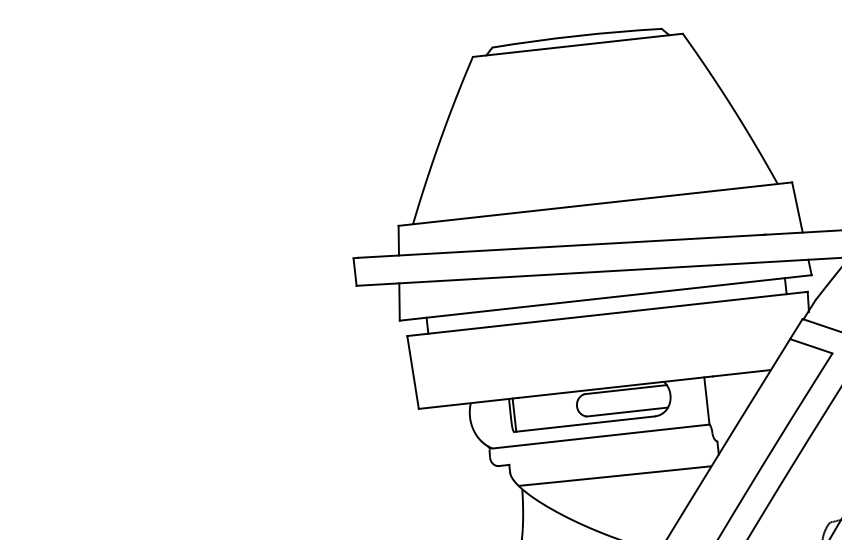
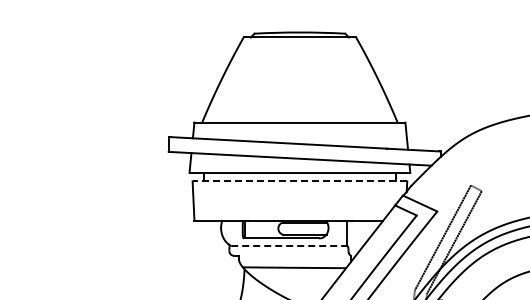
line: (606, 314) -> (299, 181), solid -> dashed
line: (601, 437) -> (289, 246), solid -> dashed

